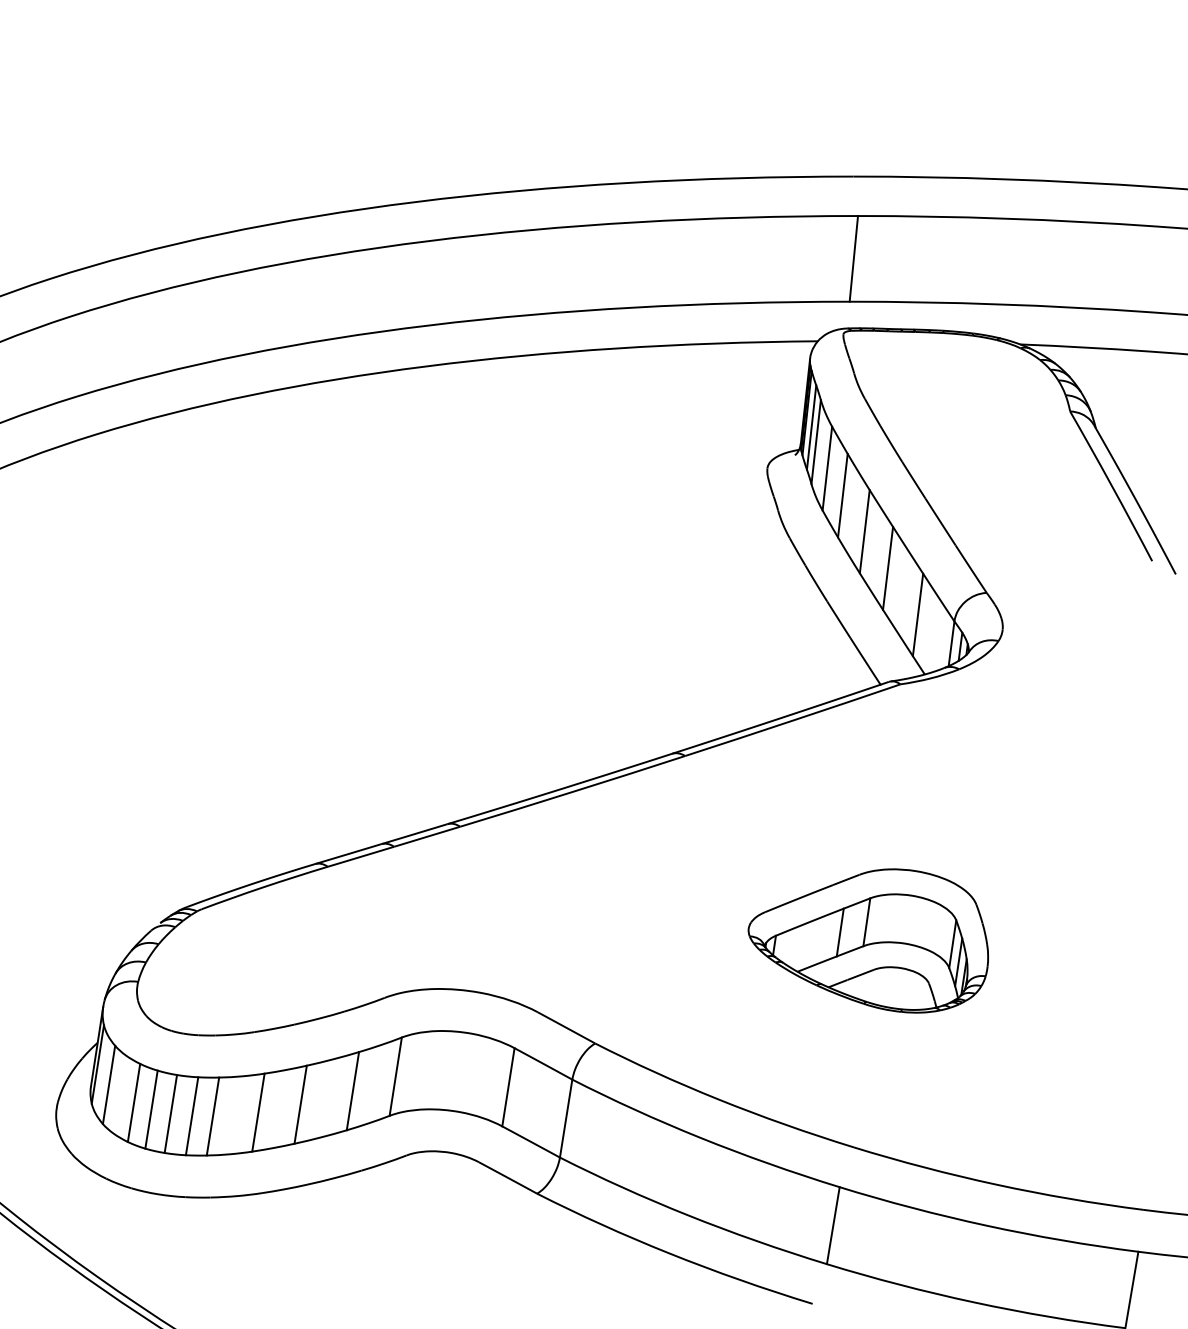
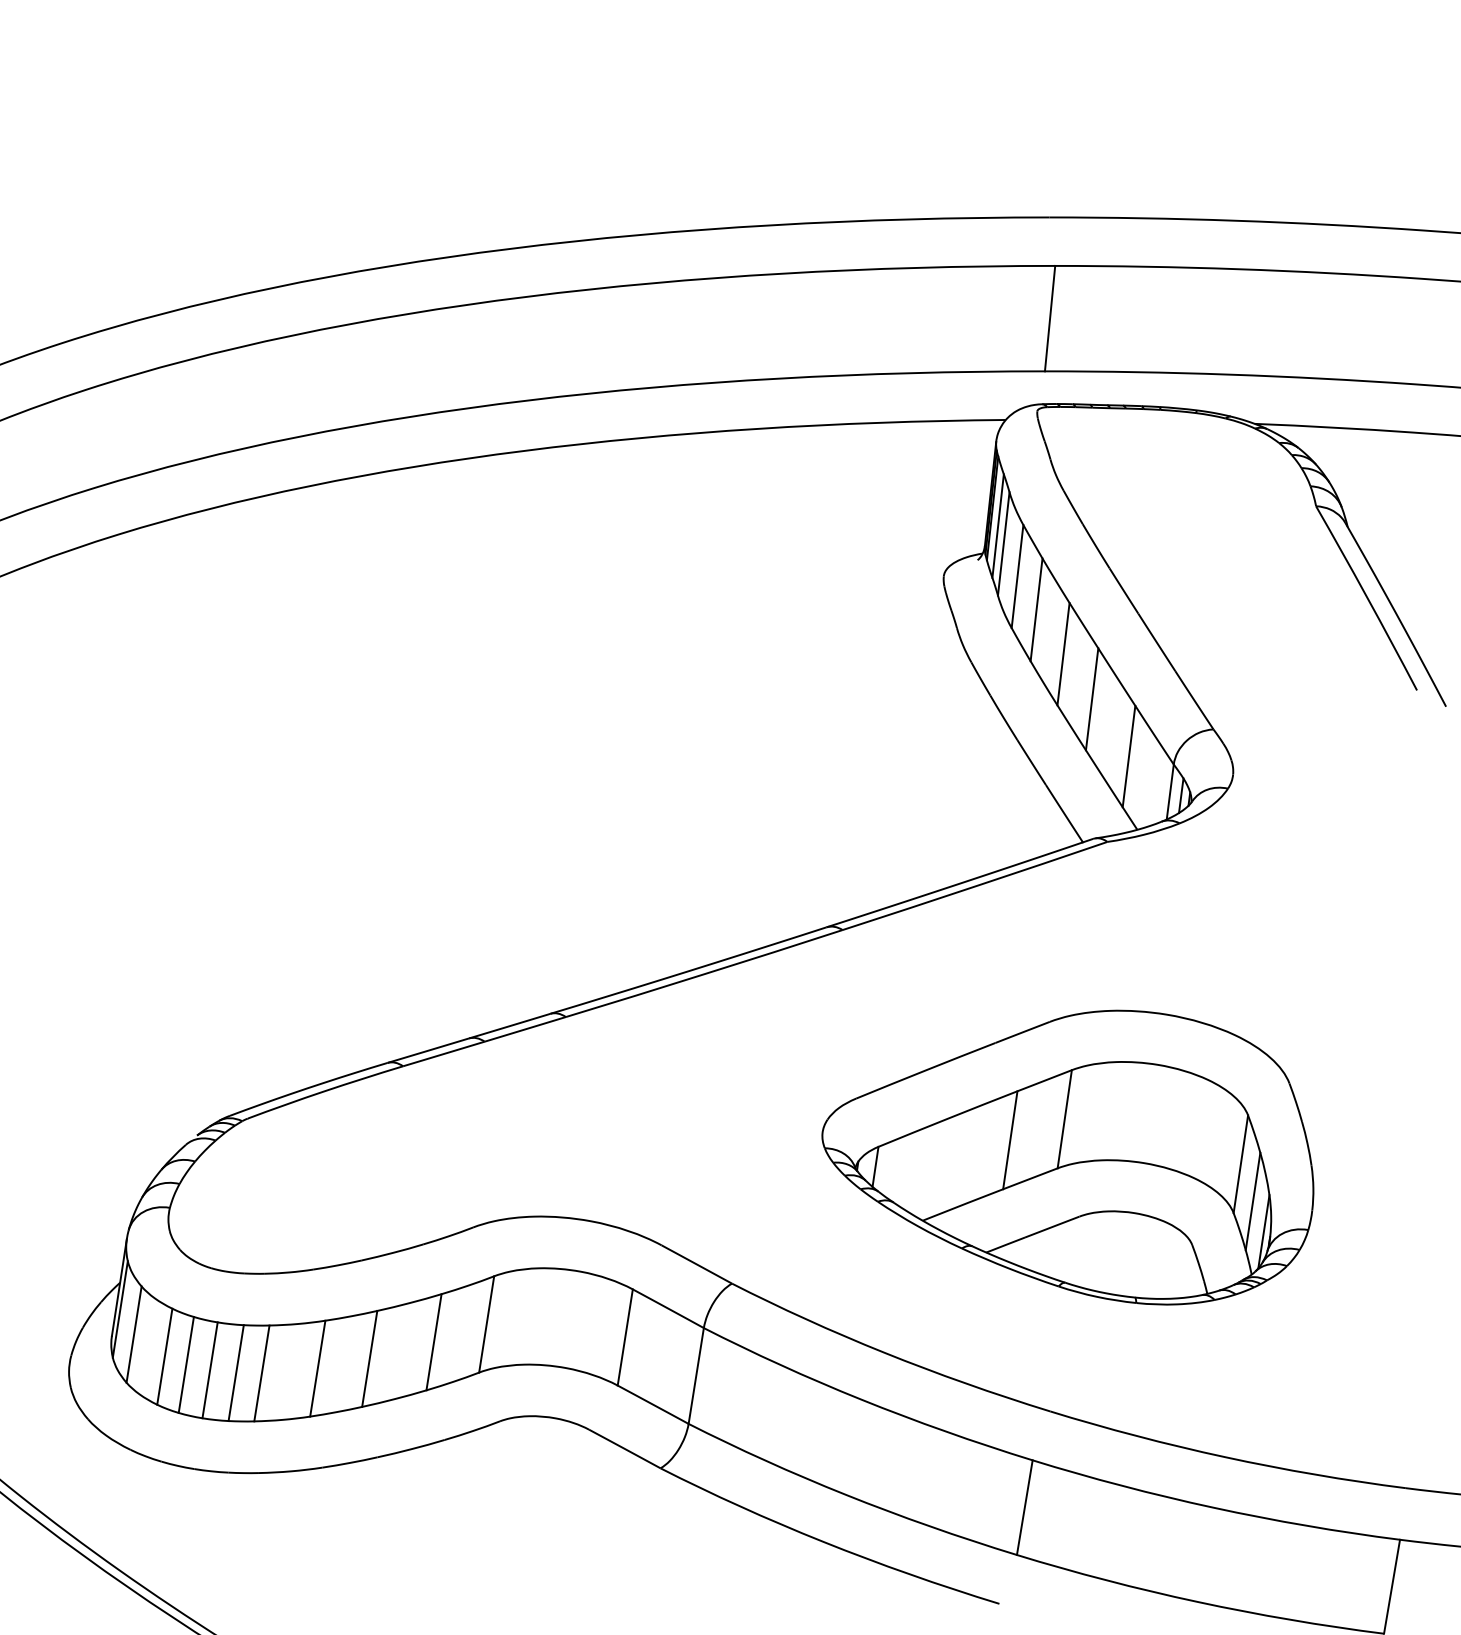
part: (868, 940) -> (1067, 1157), size x1.67

